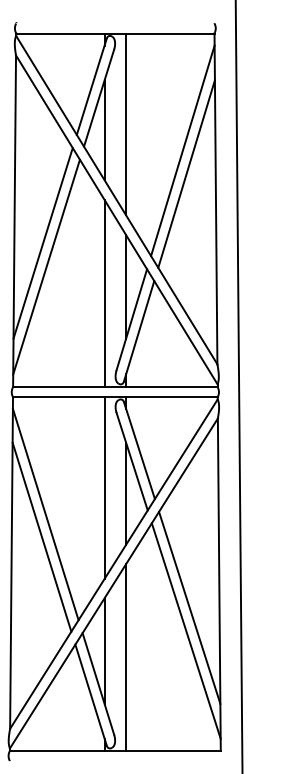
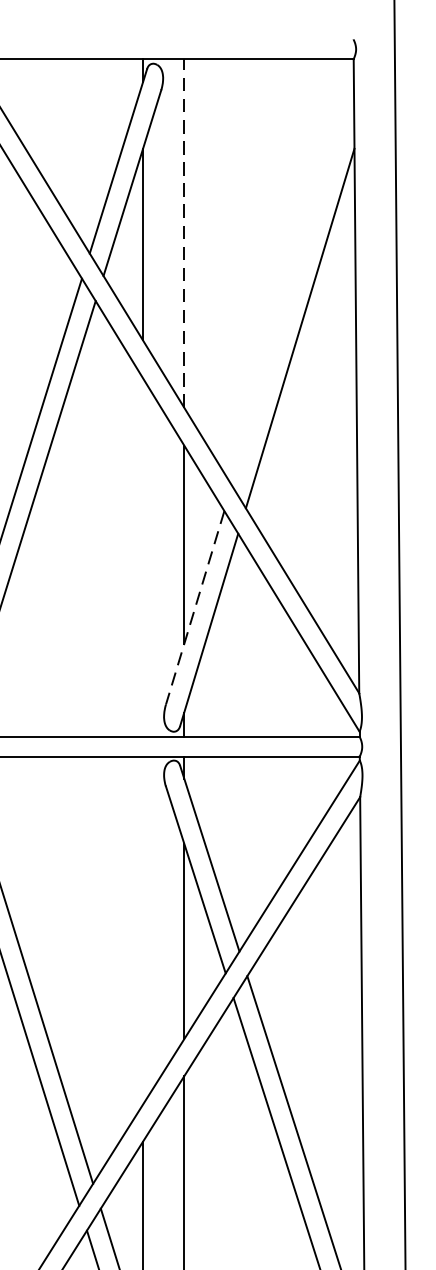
line: (126, 124) -> (184, 233), solid -> dashed
line: (182, 150) -> (292, 283), removed
line: (104, 293) -> (142, 557), removed
line: (131, 319) -> (194, 607), solid -> dashed
line: (104, 487) -> (142, 929), removed

